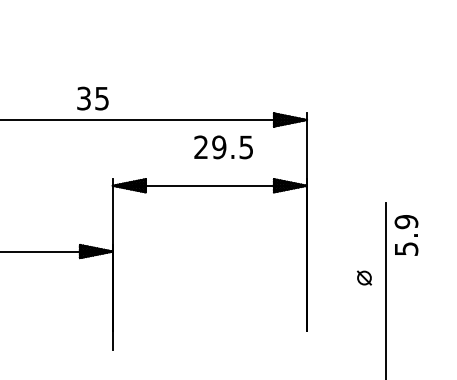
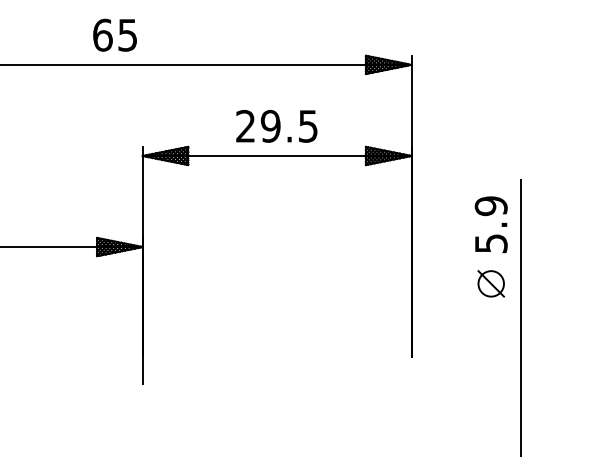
text: (84, 98) -> (103, 35), 35 -> 65
text: (223, 147) -> (276, 126), moved
text: (406, 235) -> (491, 224), moved
part: (364, 277) -> (491, 283), size x1.43

